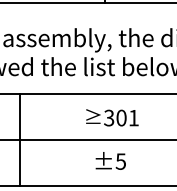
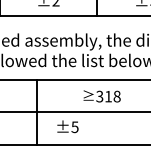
text: (127, 117) -> (112, 96), 301 -> 318
text: (110, 160) -> (67, 126), moved

